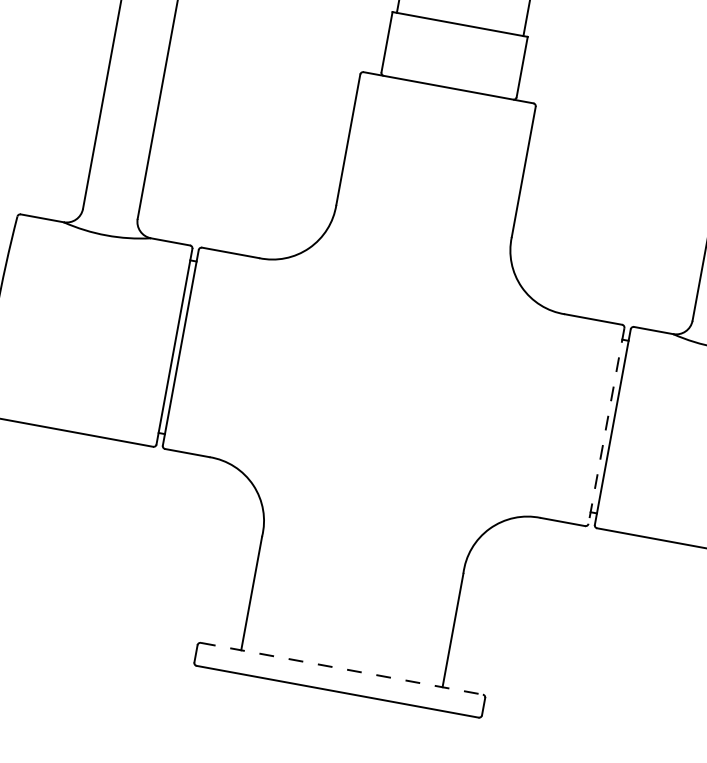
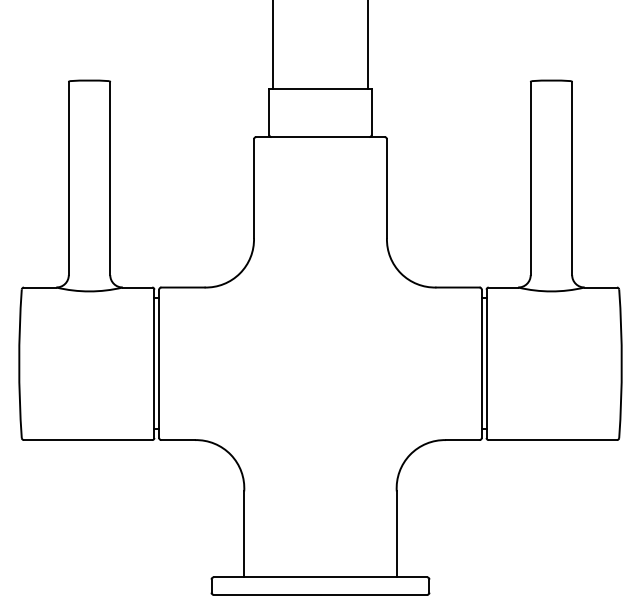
line: (605, 426) -> (481, 364), dashed -> solid
line: (341, 668) -> (320, 577), dashed -> solid

